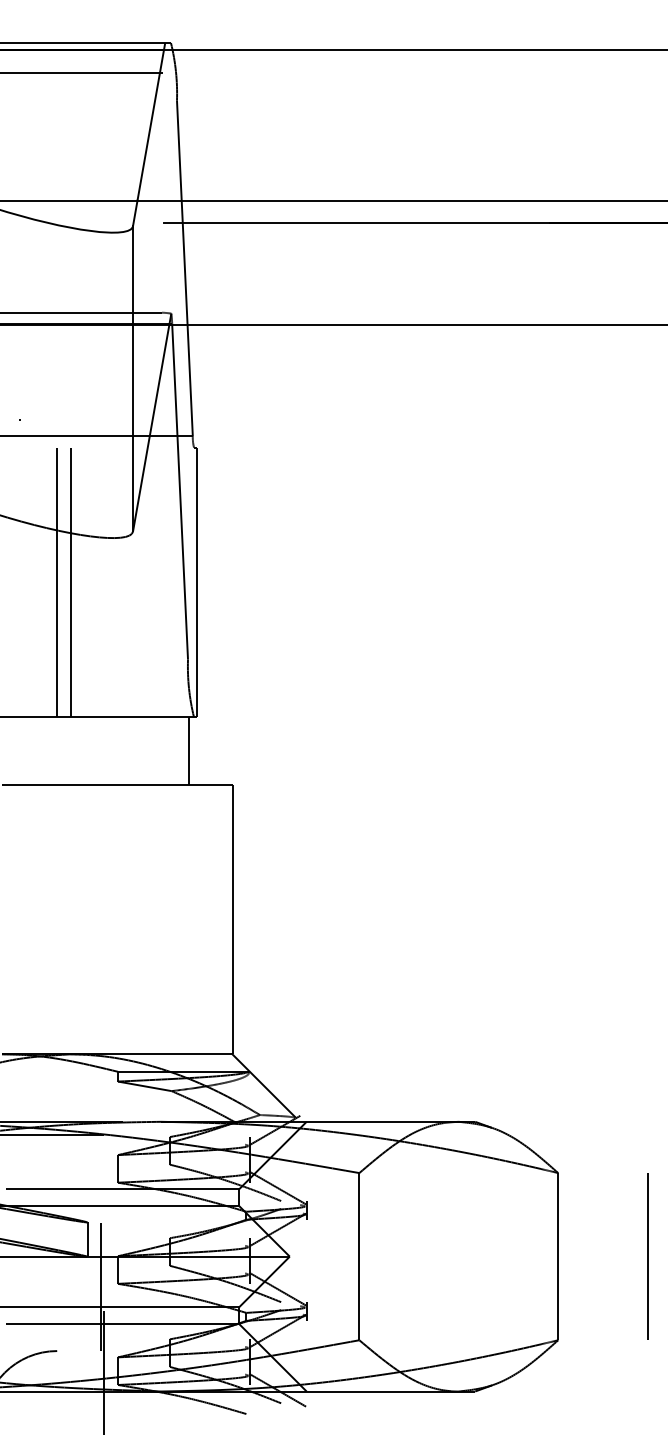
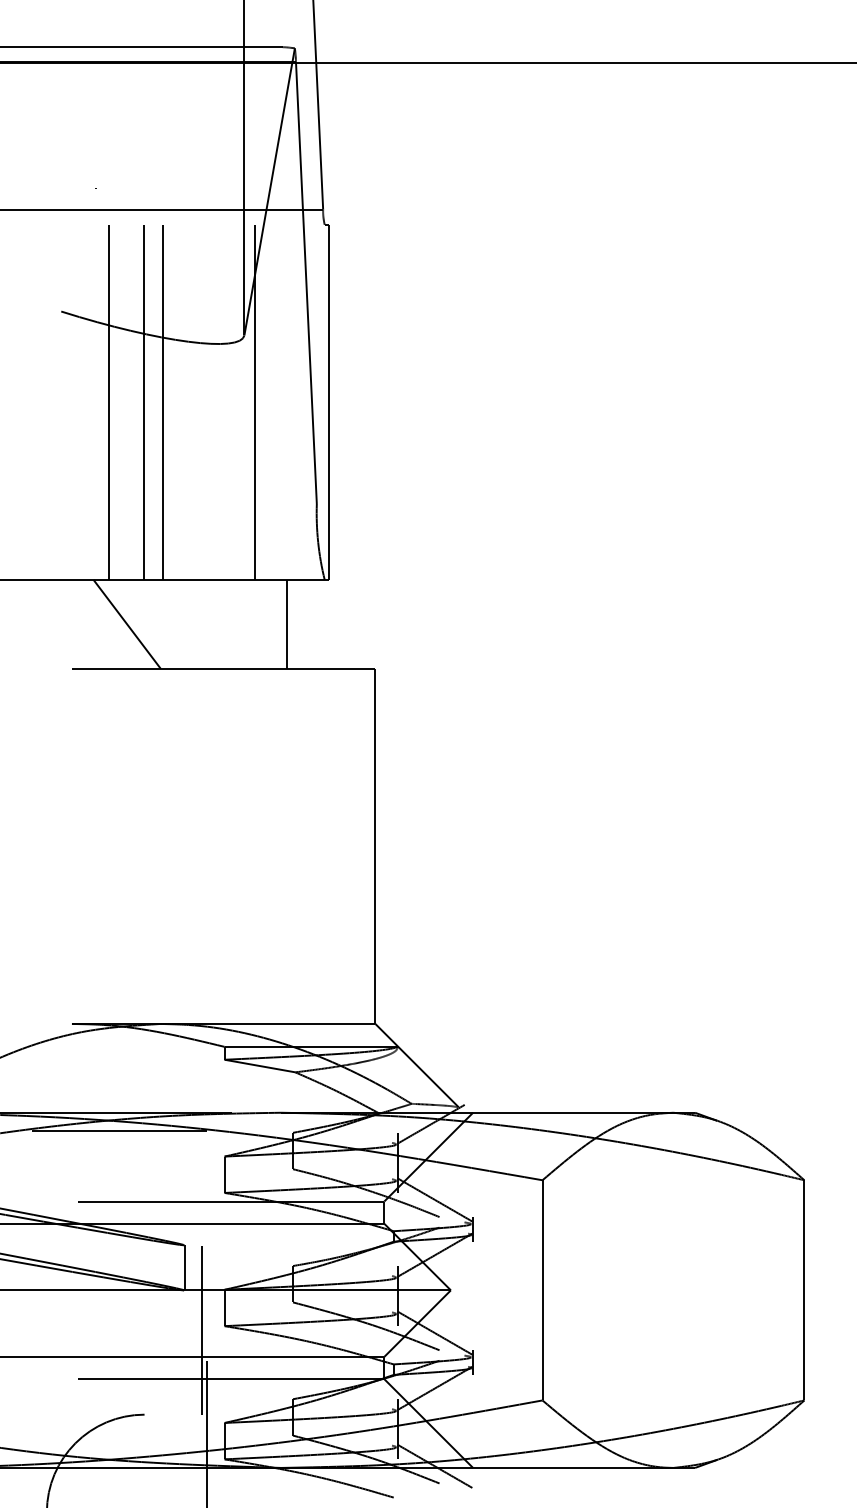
line: (29, 582) -> (108, 402), added
line: (141, 582) -> (255, 402), added
line: (43, 750) -> (126, 623), added
line: (189, 750) -> (287, 623), moved

